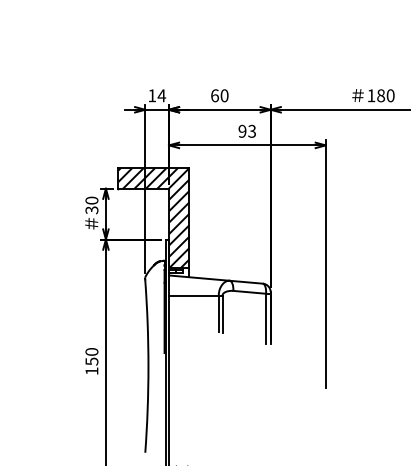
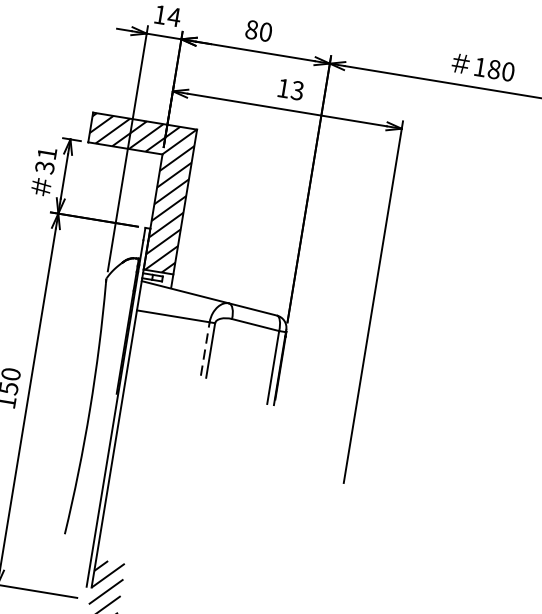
text: (214, 95) -> (251, 29), 60 -> 80
text: (242, 130) -> (283, 87), 93 -> 13
text: (91, 200) -> (46, 153), 30 -> 31
line: (218, 313) -> (204, 348), solid -> dashed

